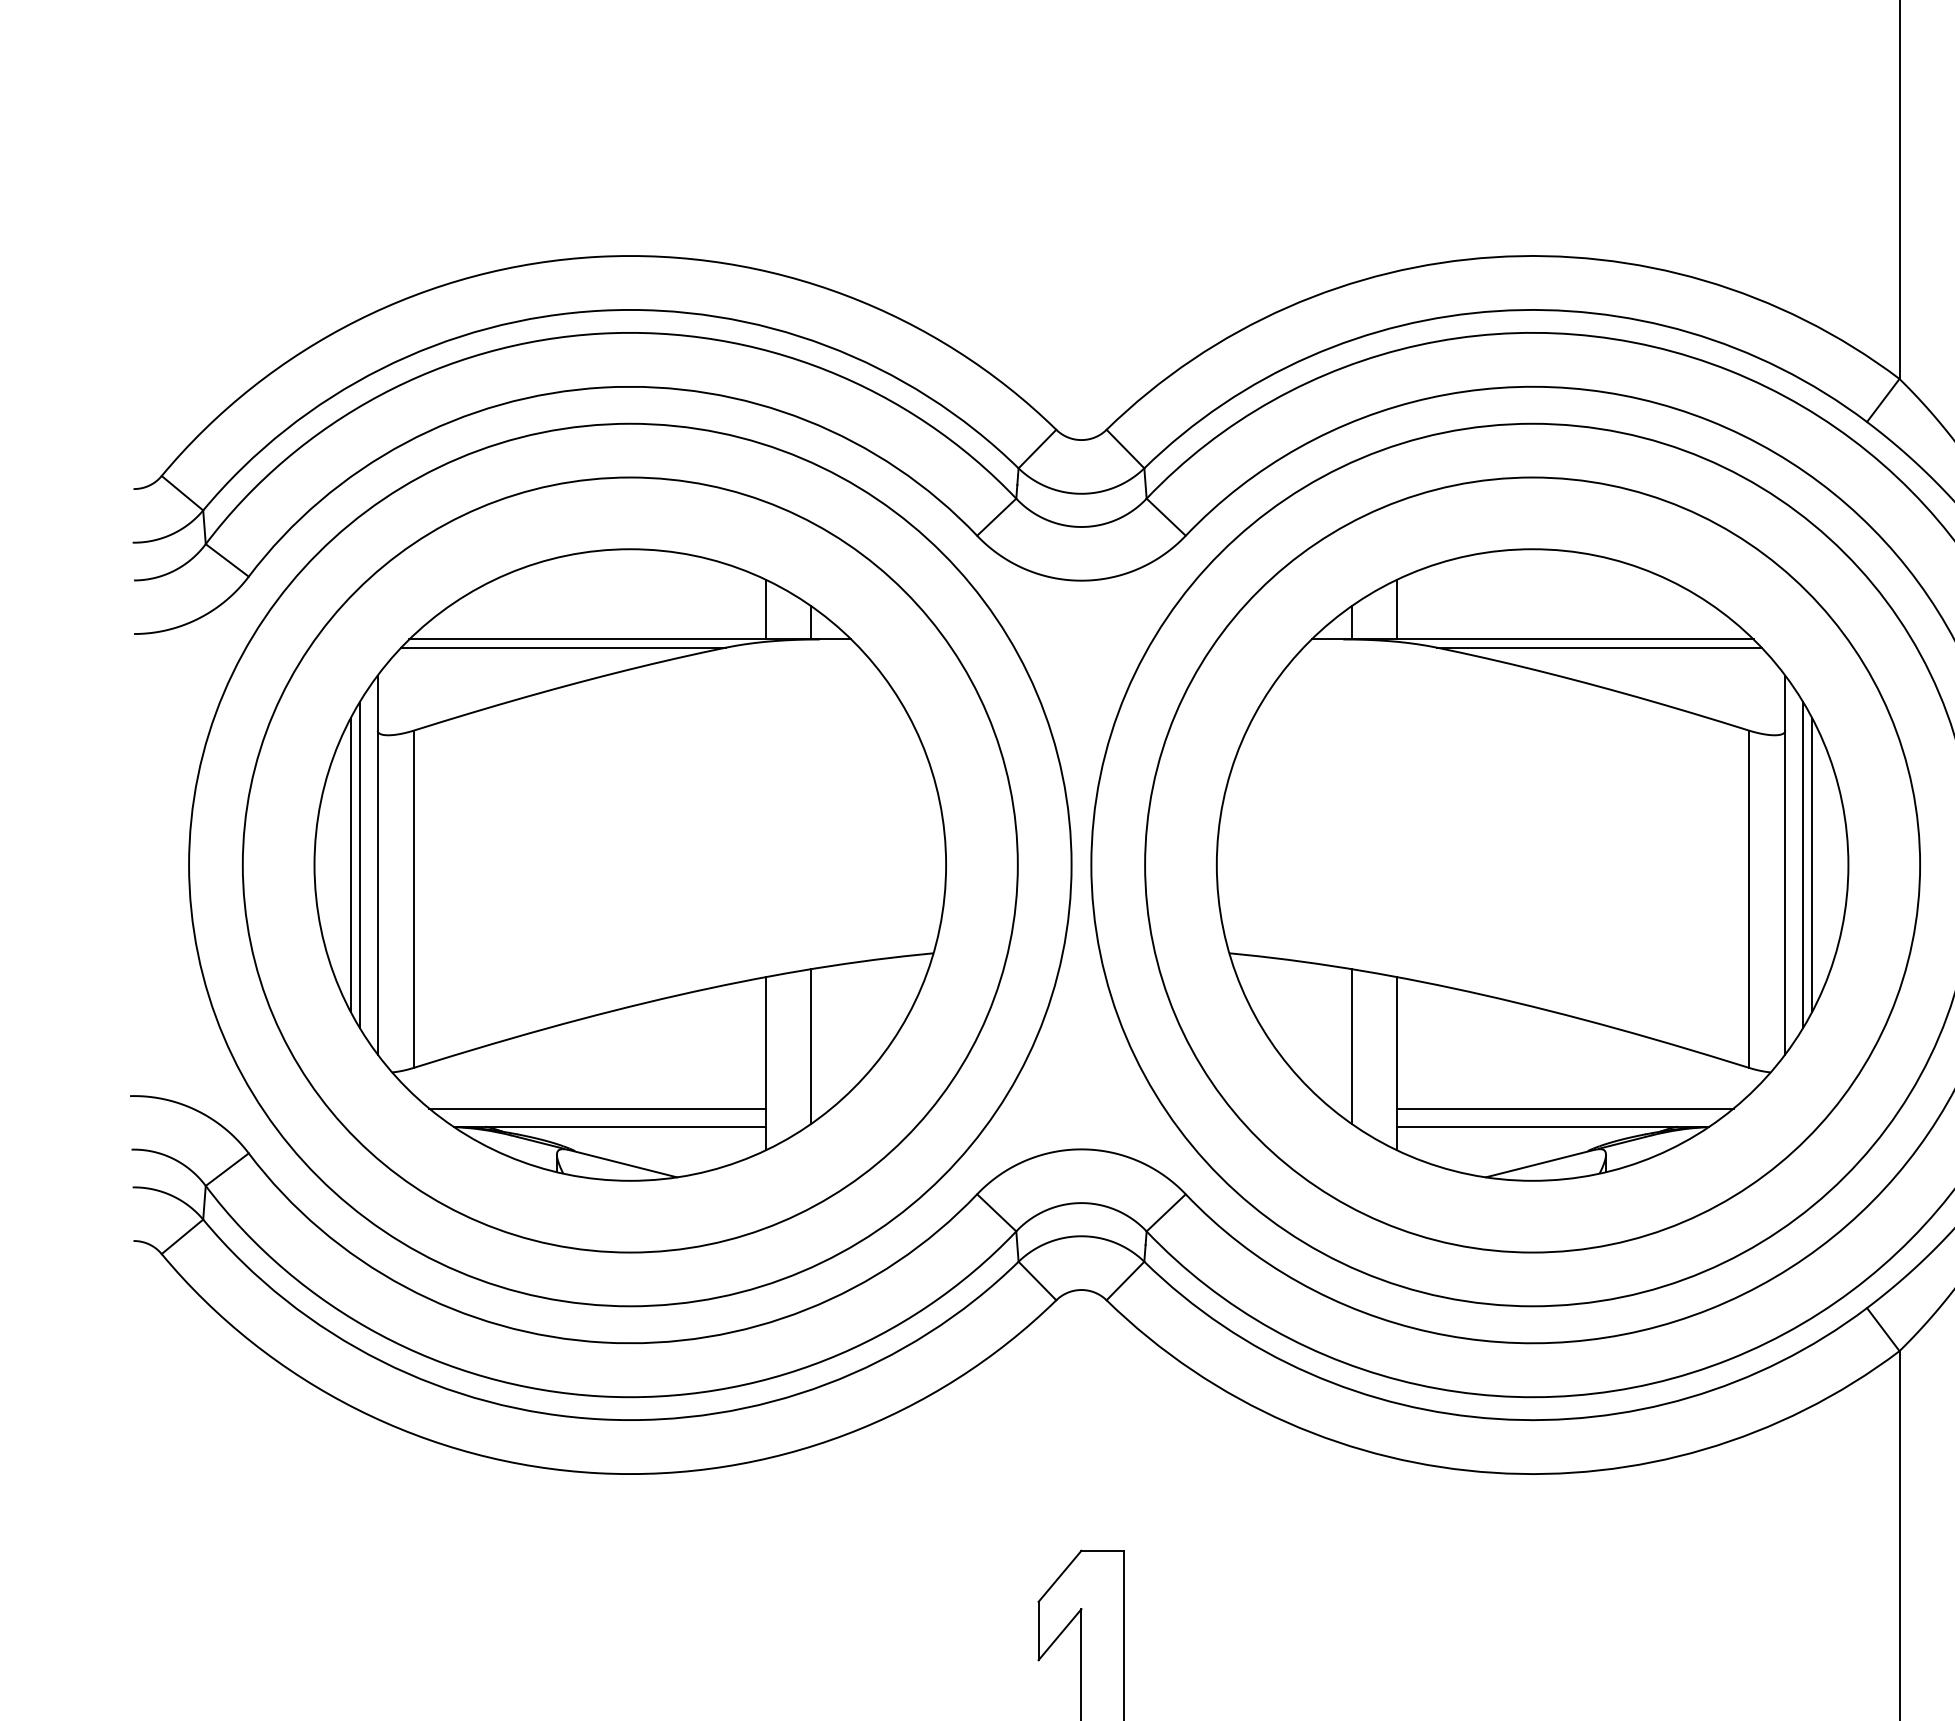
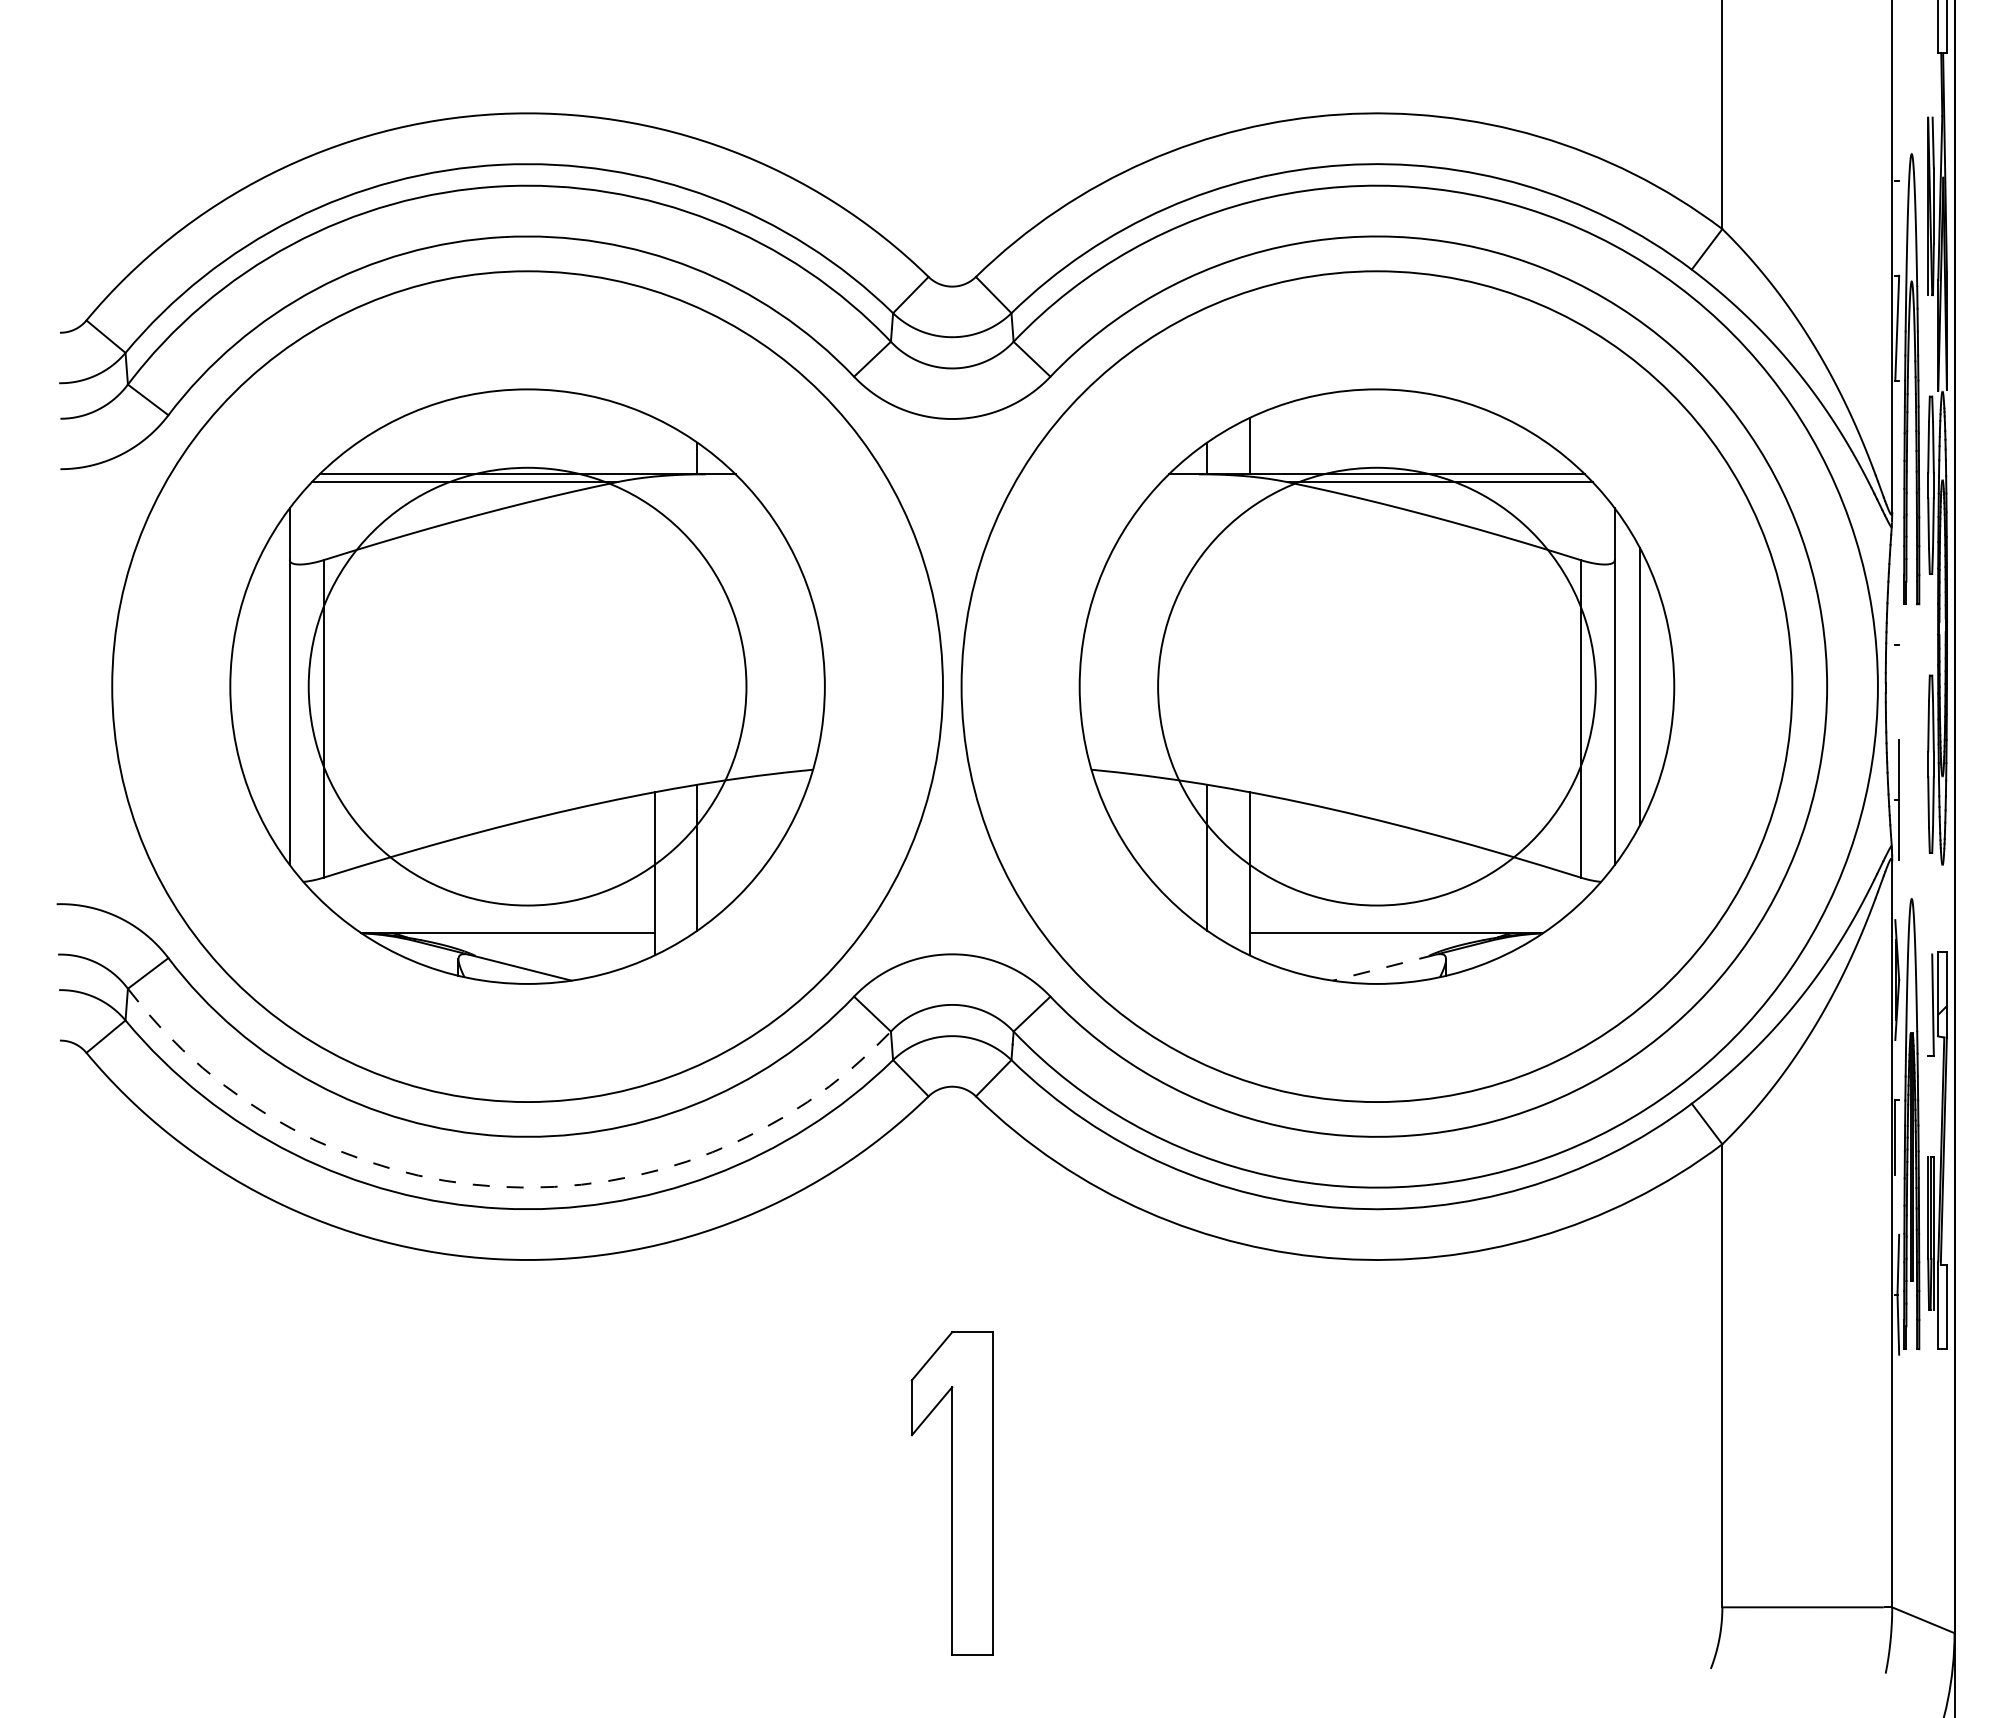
line: (766, 609) -> (655, 446), removed
line: (350, 864) -> (264, 686), removed
line: (359, 864) -> (272, 686), removed
circle: (630, 864) -> (527, 686), size x0.6
circle: (1532, 864) -> (1376, 686), size x0.6
line: (1803, 864) -> (1631, 686), removed
line: (597, 1109) -> (496, 916), removed
line: (1565, 1109) -> (1407, 916), removed
line: (1539, 1163) -> (1383, 967), solid -> dashed
arc: (600, 1396) -> (499, 1186), solid -> dashed

